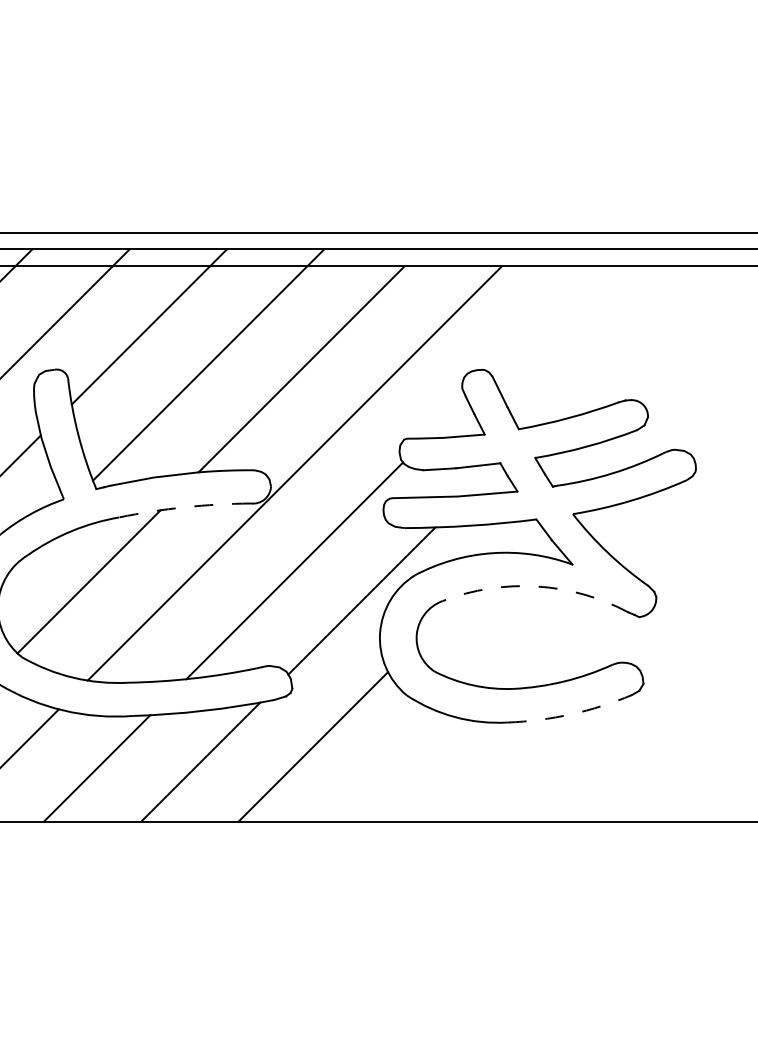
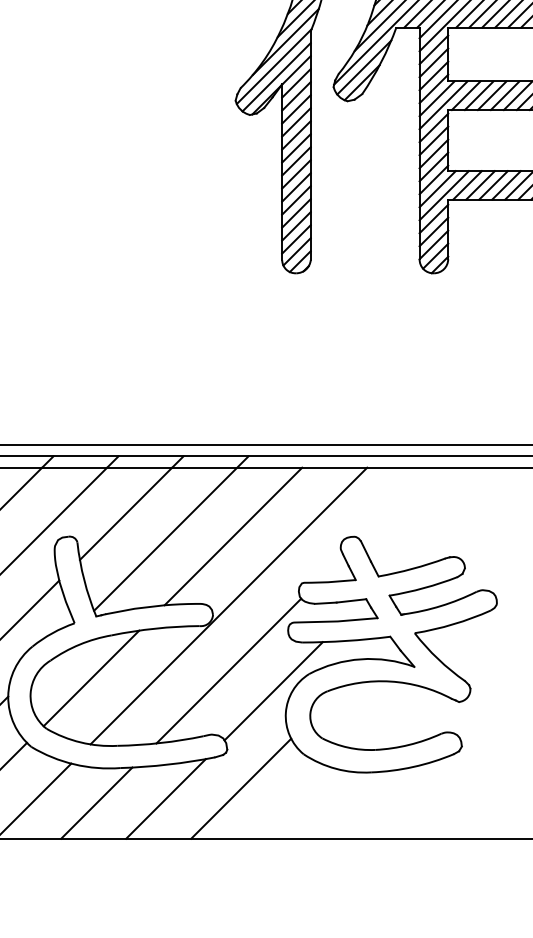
arc: (184, 507) -> (155, 628), dashed -> solid
arc: (536, 586) -> (390, 681), dashed -> solid
arc: (571, 713) -> (413, 766), dashed -> solid

